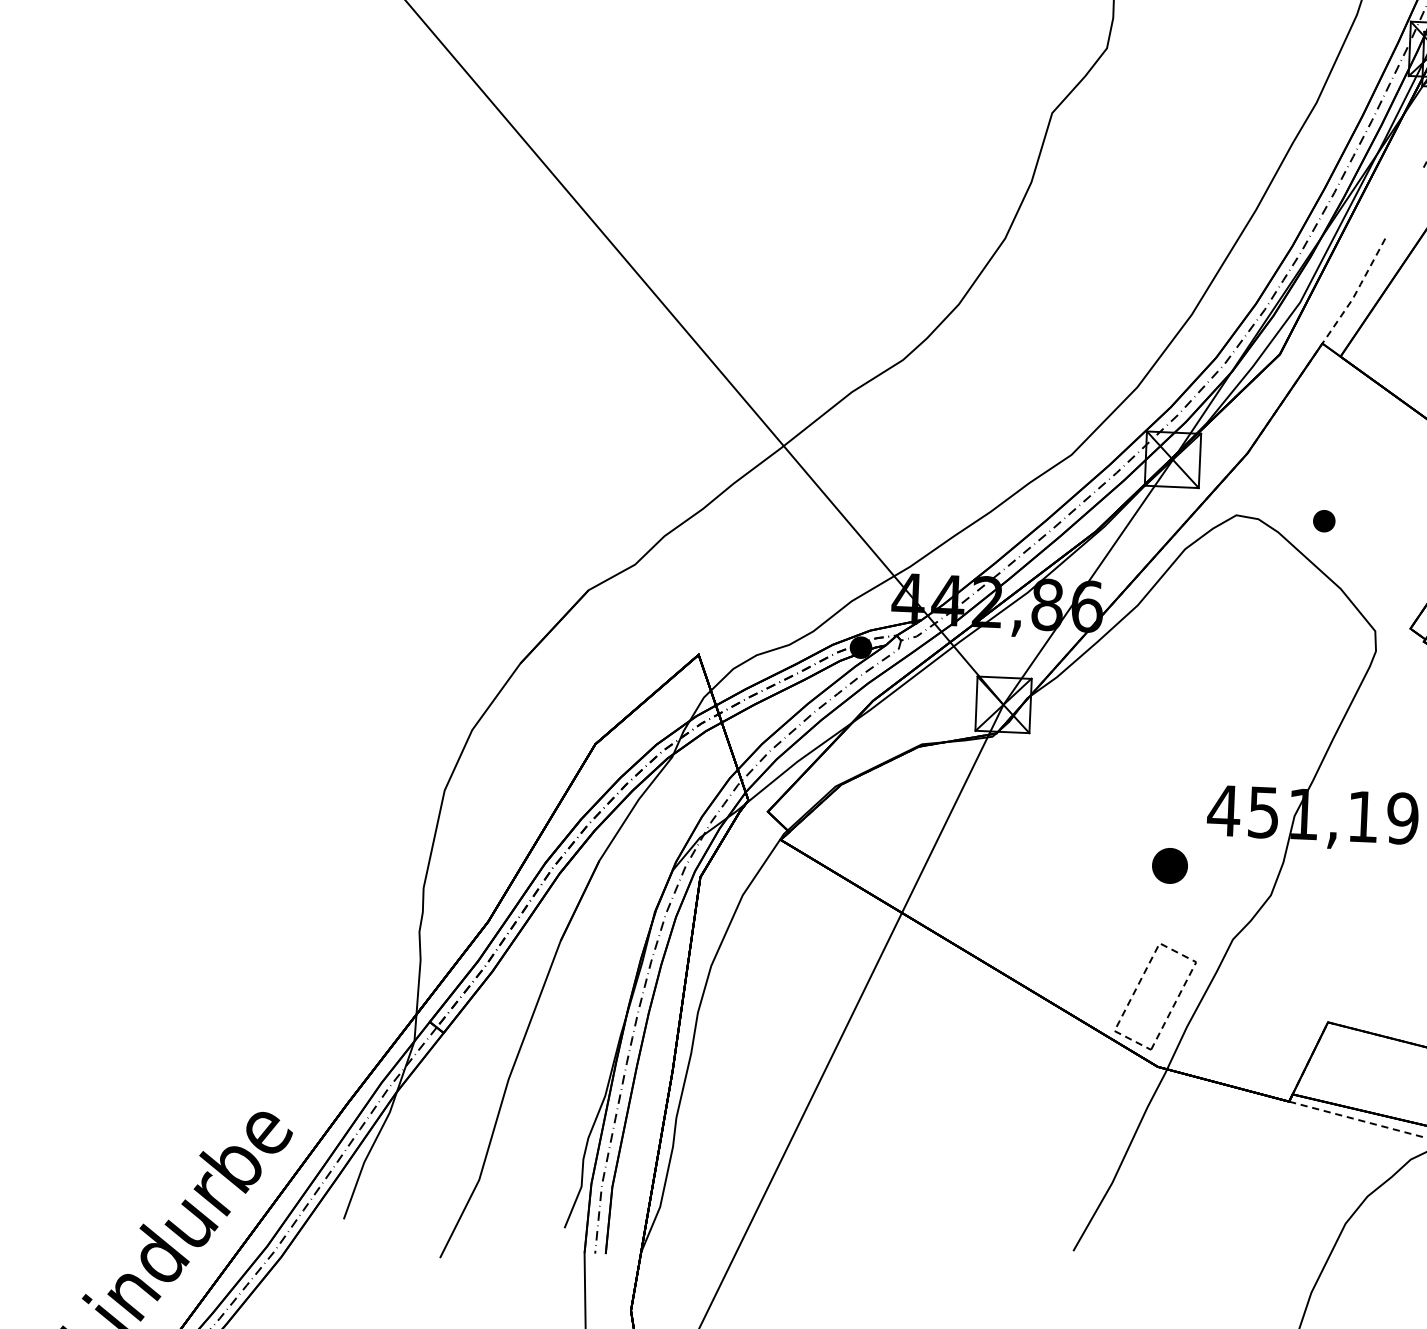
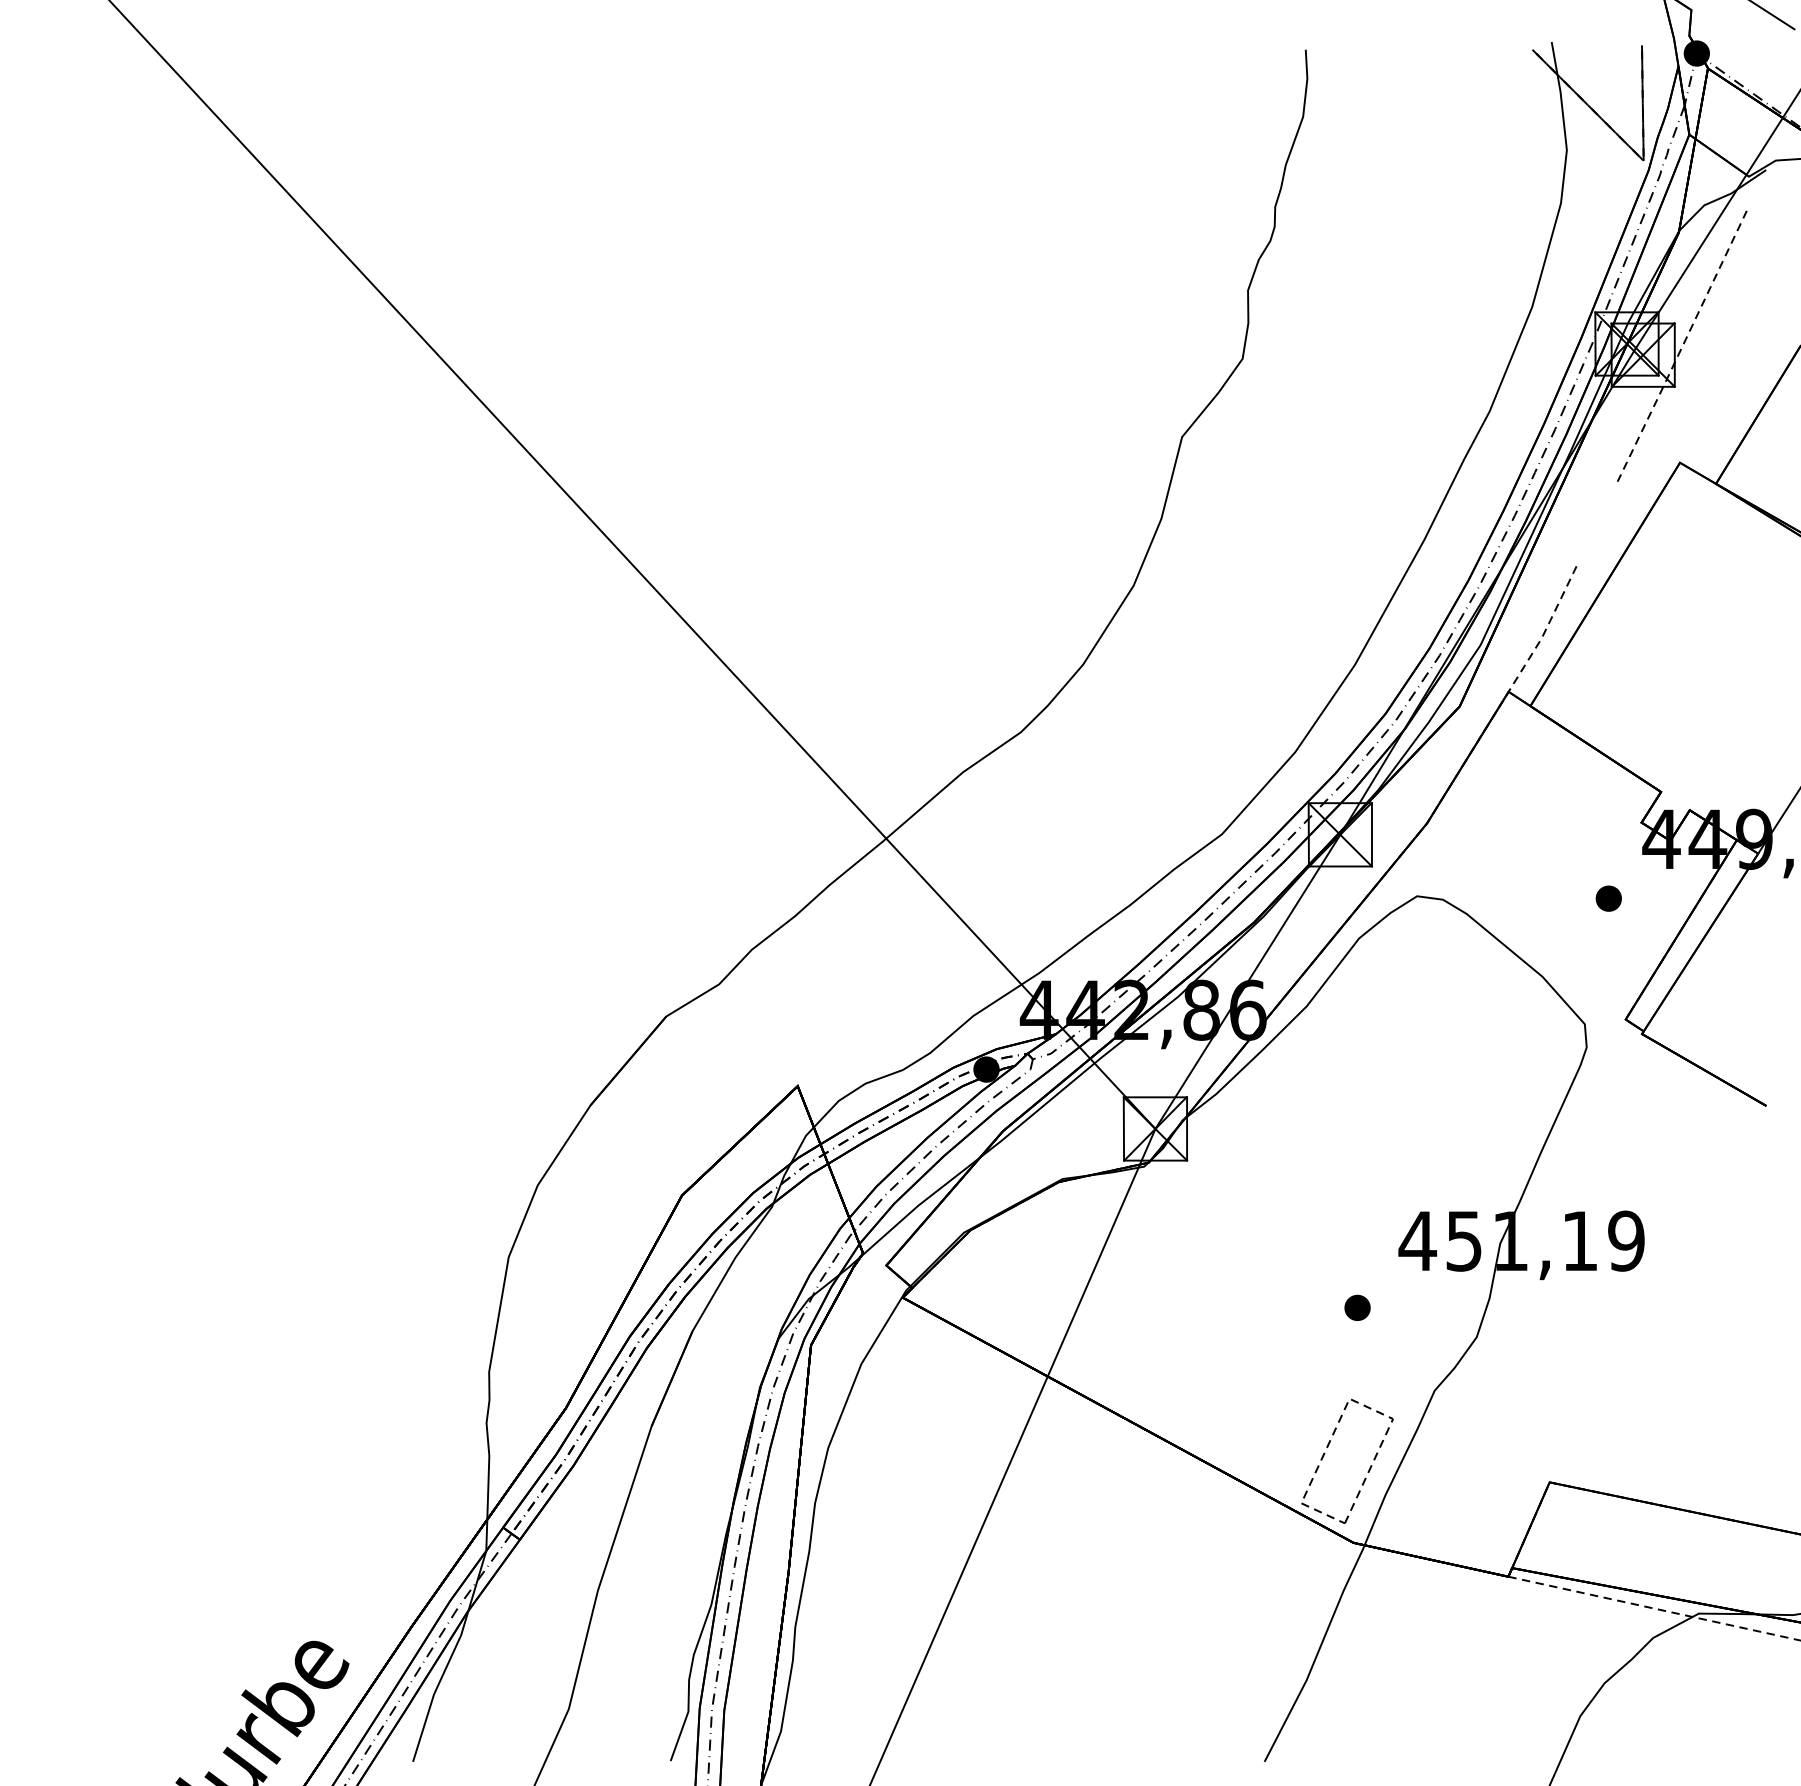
part: (1324, 521) -> (1608, 898), moved
part: (1169, 865) -> (1357, 1307), size x0.62

